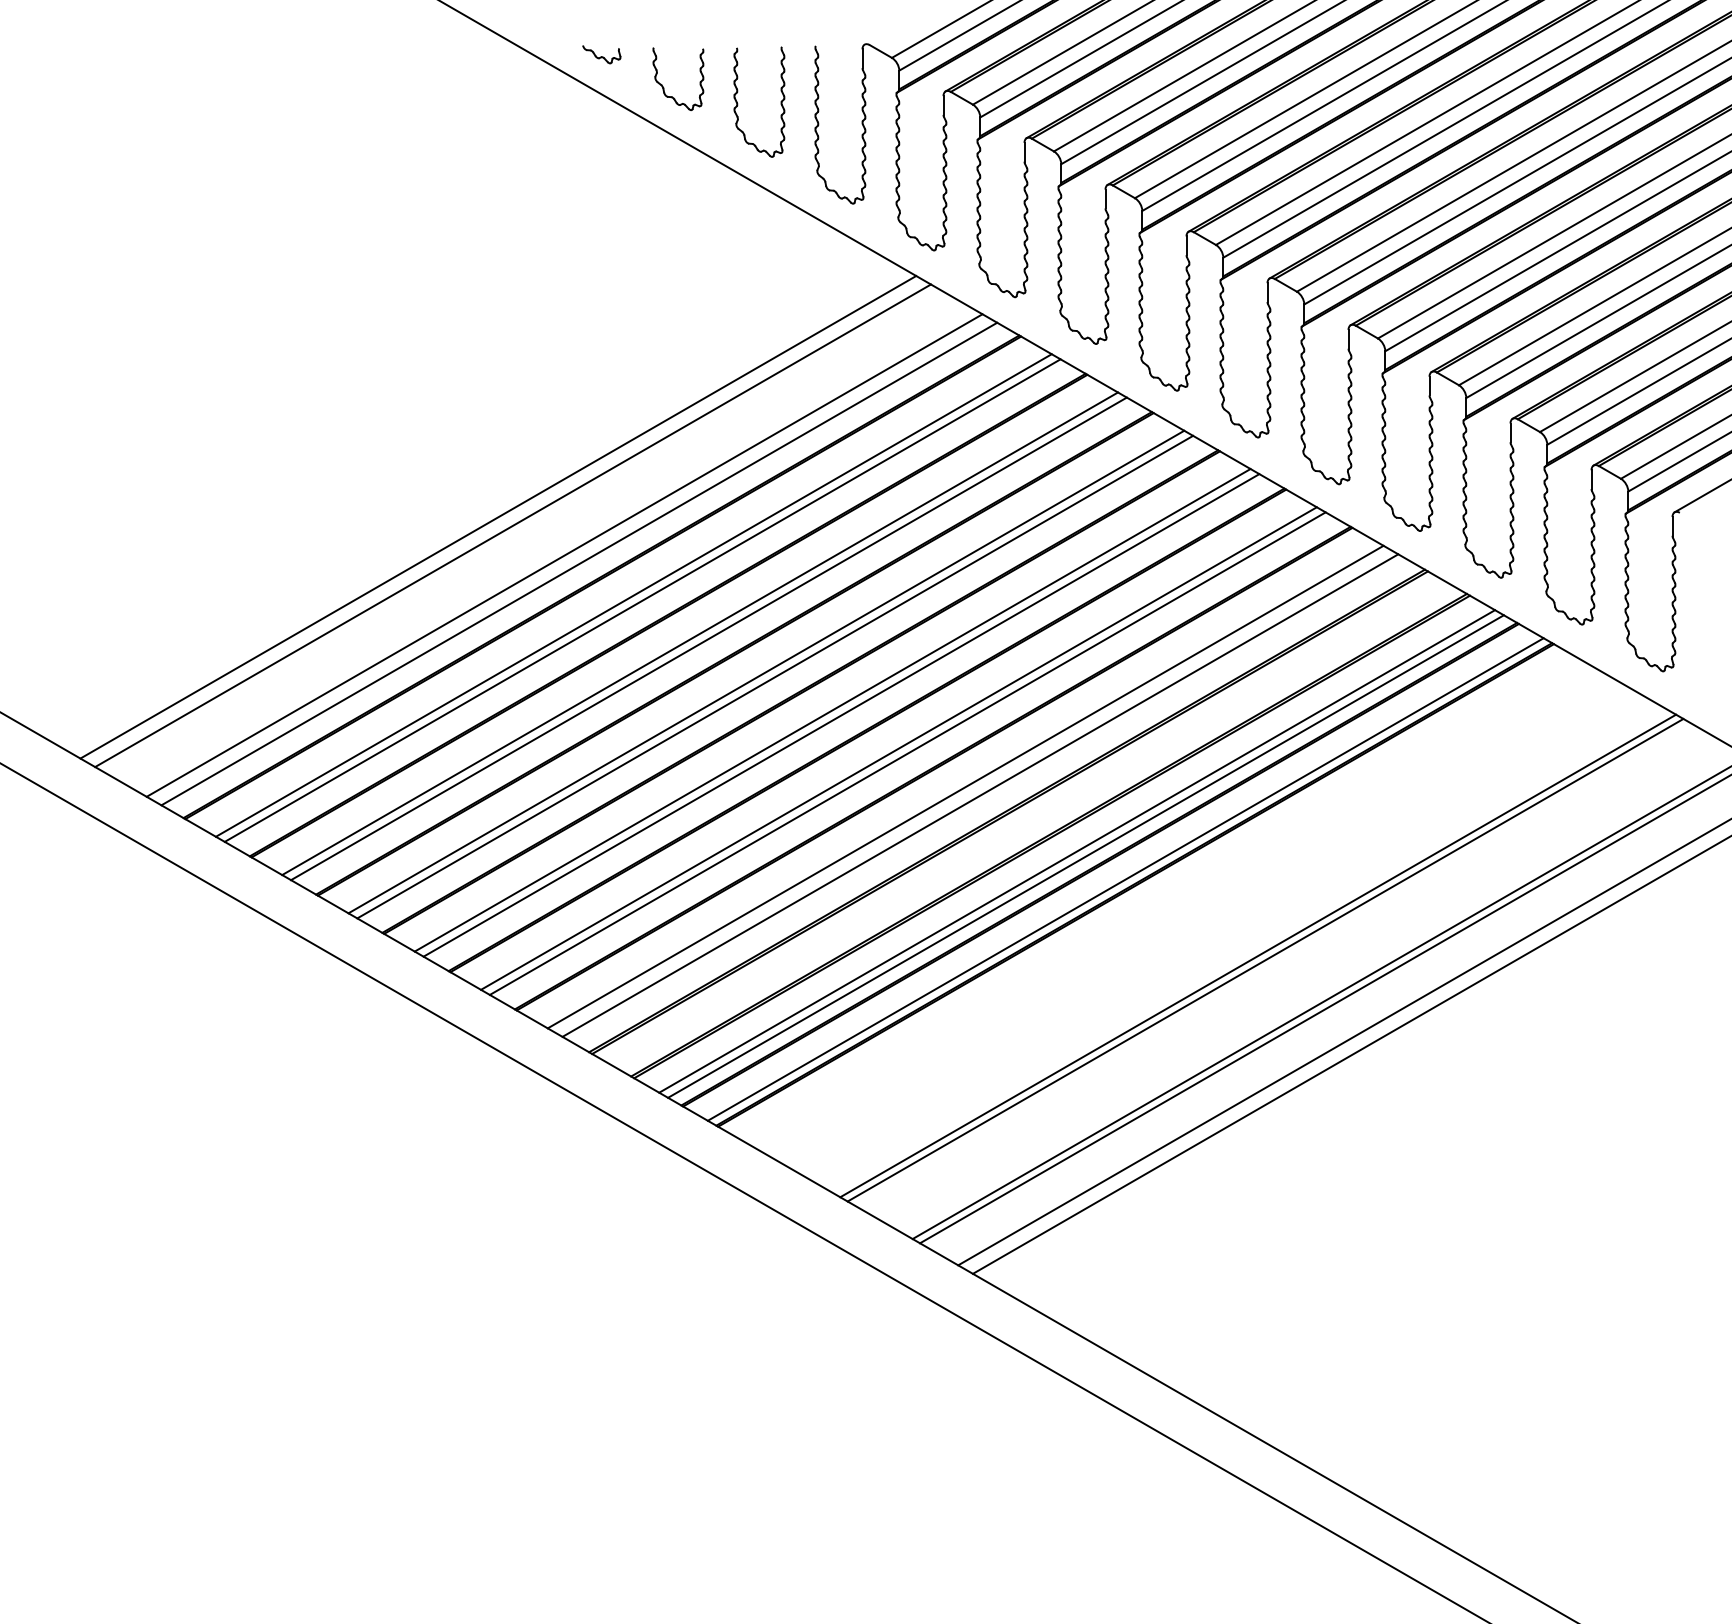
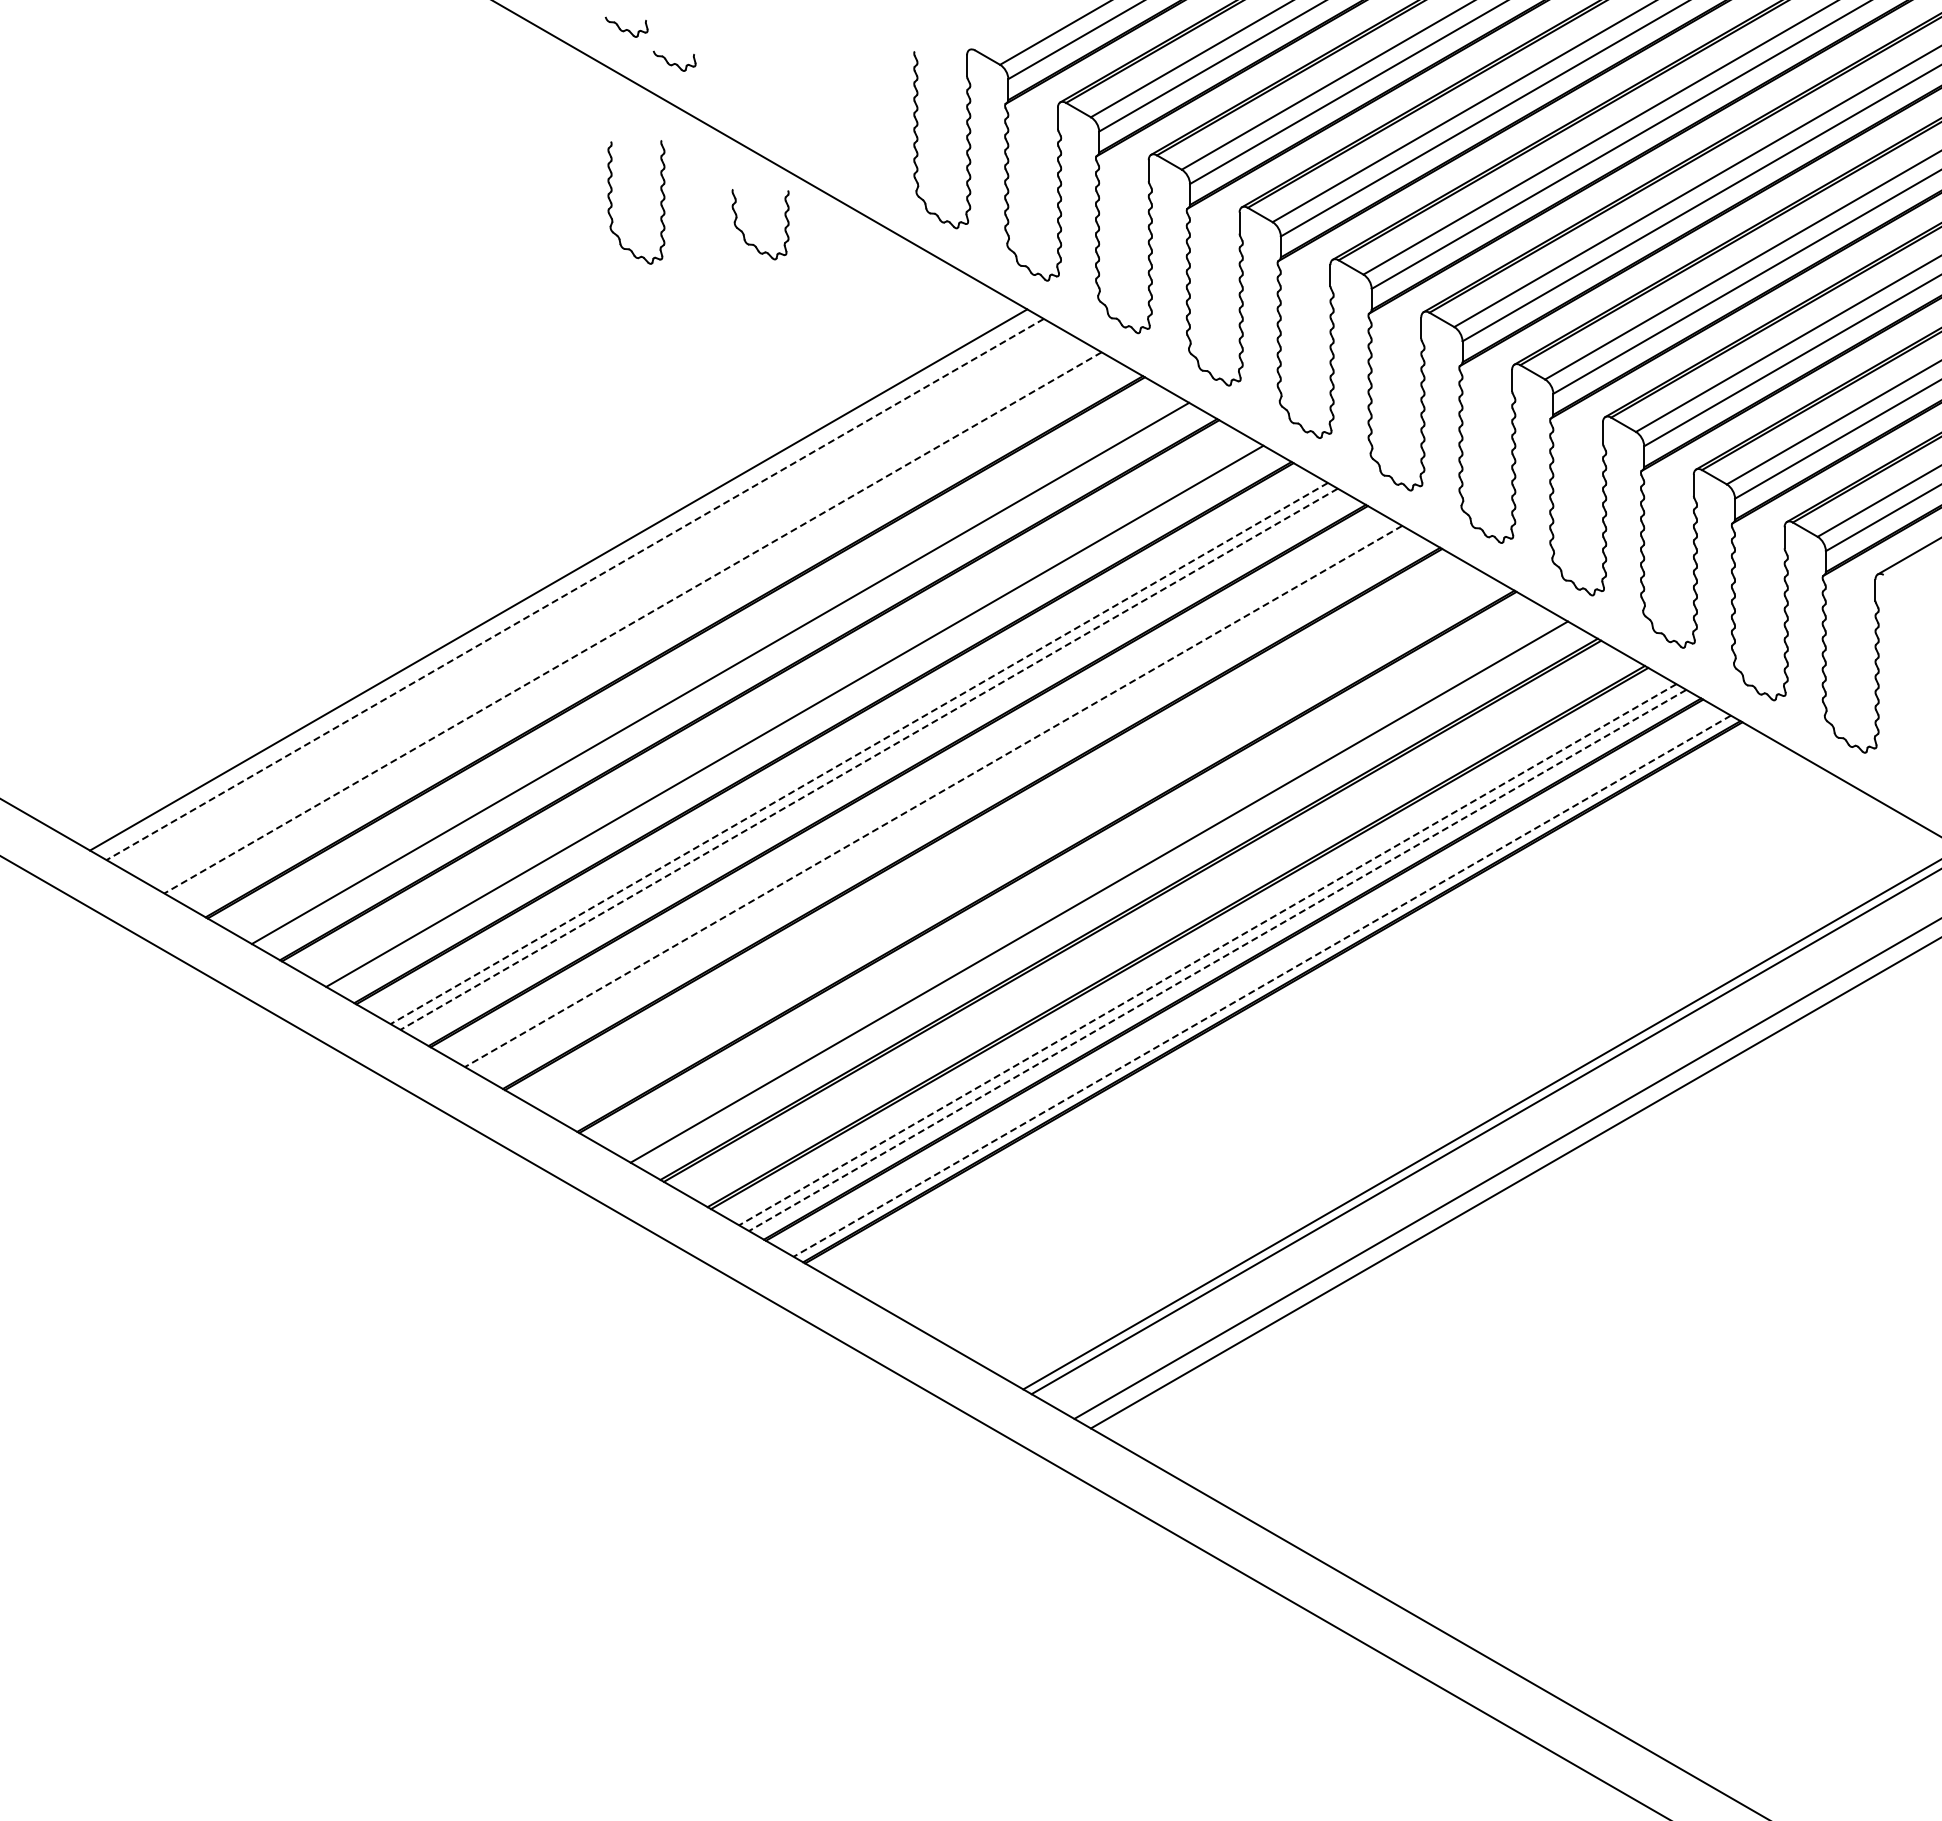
part: (558, 23) -> (626, 26), added
part: (664, 87) -> (744, 233), moved
part: (738, 102) -> (612, 202), moved
line: (512, 525) -> (574, 589), solid -> dashed
line: (564, 556) -> (632, 623), solid -> dashed
line: (579, 564) -> (649, 632), removed
line: (633, 595) -> (710, 667), removed
line: (699, 633) -> (784, 710), removed
line: (765, 672) -> (858, 753), solid -> dashed
line: (774, 677) -> (868, 759), solid -> dashed
line: (832, 710) -> (933, 796), solid -> dashed
line: (841, 714) -> (943, 801), removed
line: (898, 747) -> (1007, 838), removed
line: (907, 753) -> (1017, 844), removed
line: (965, 787) -> (1082, 882), removed
line: (1076, 852) -> (1207, 955), solid -> dashed
line: (1085, 856) -> (1217, 960), solid -> dashed
line: (1125, 879) -> (1261, 986), solid -> dashed
line: (1257, 955) -> (1410, 1071), removed
line: (1265, 960) -> (1418, 1076), removed

